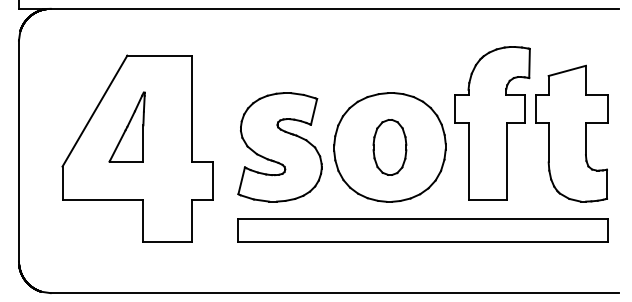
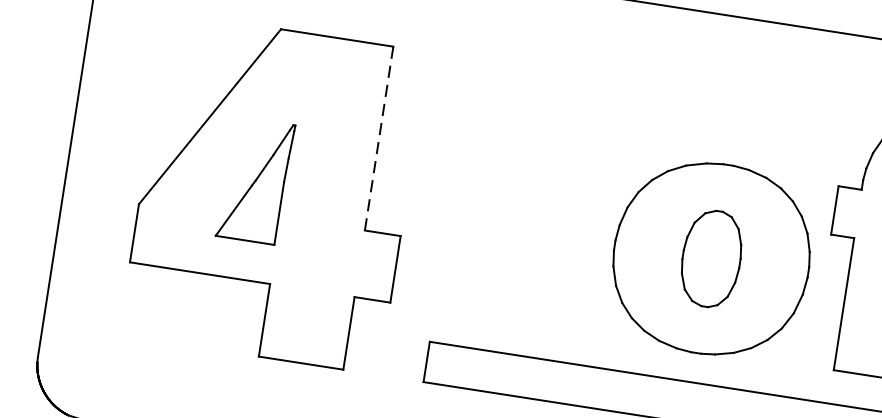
line: (192, 109) -> (379, 140), solid -> dashed
part: (126, 126) -> (254, 179), moved
part: (279, 147) -> (520, 229), removed

